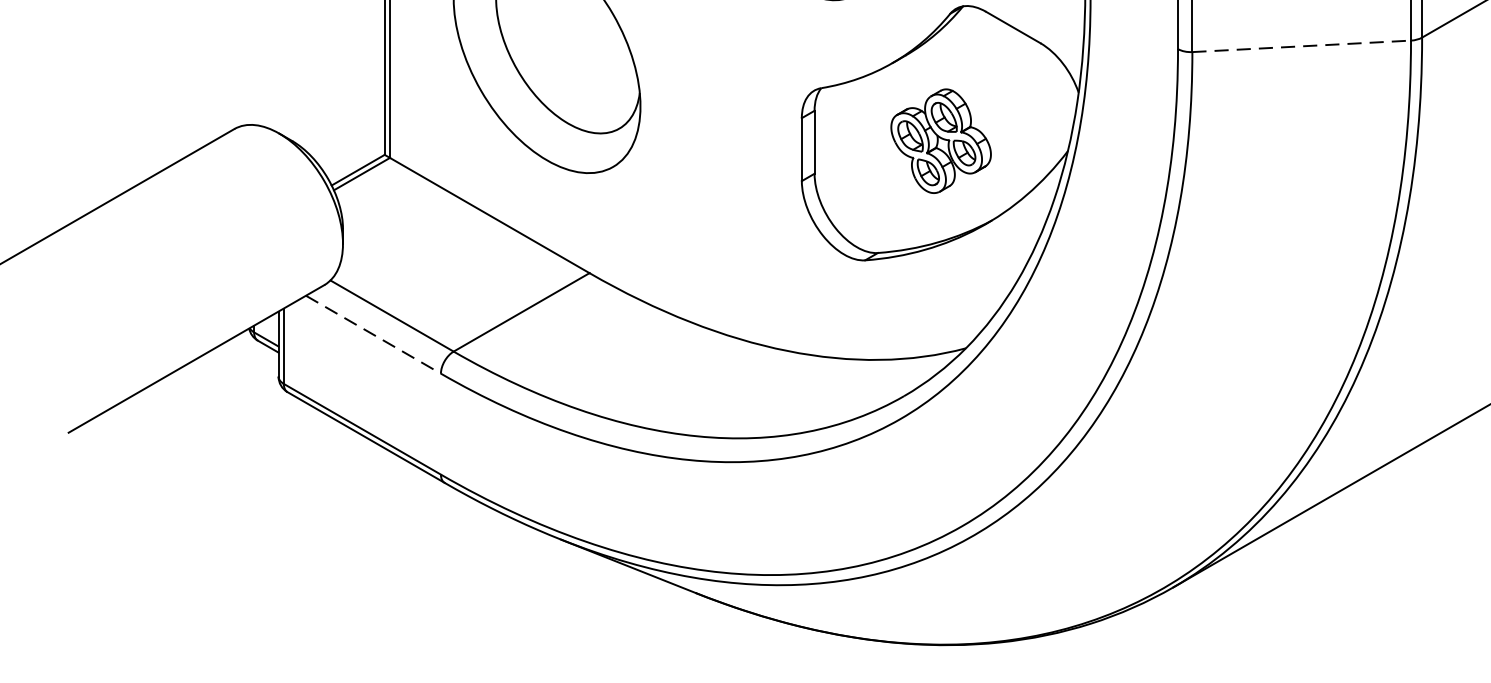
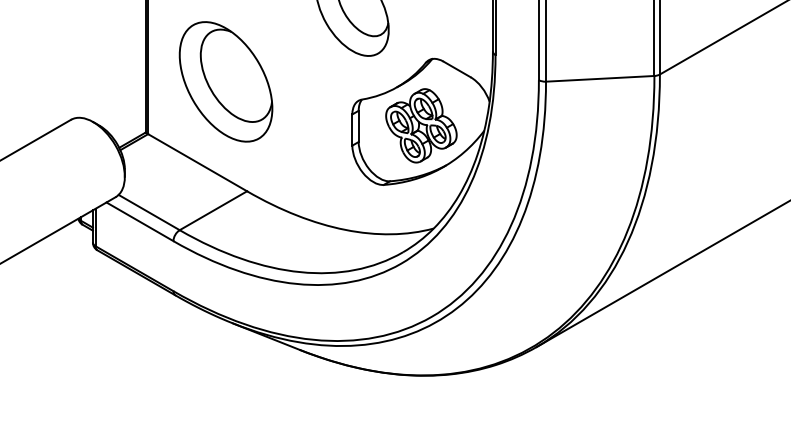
line: (1302, 45) -> (600, 78), dashed -> solid
part: (941, 140) -> (421, 125), size x1.43
line: (372, 334) -> (139, 221), dashed -> solid

